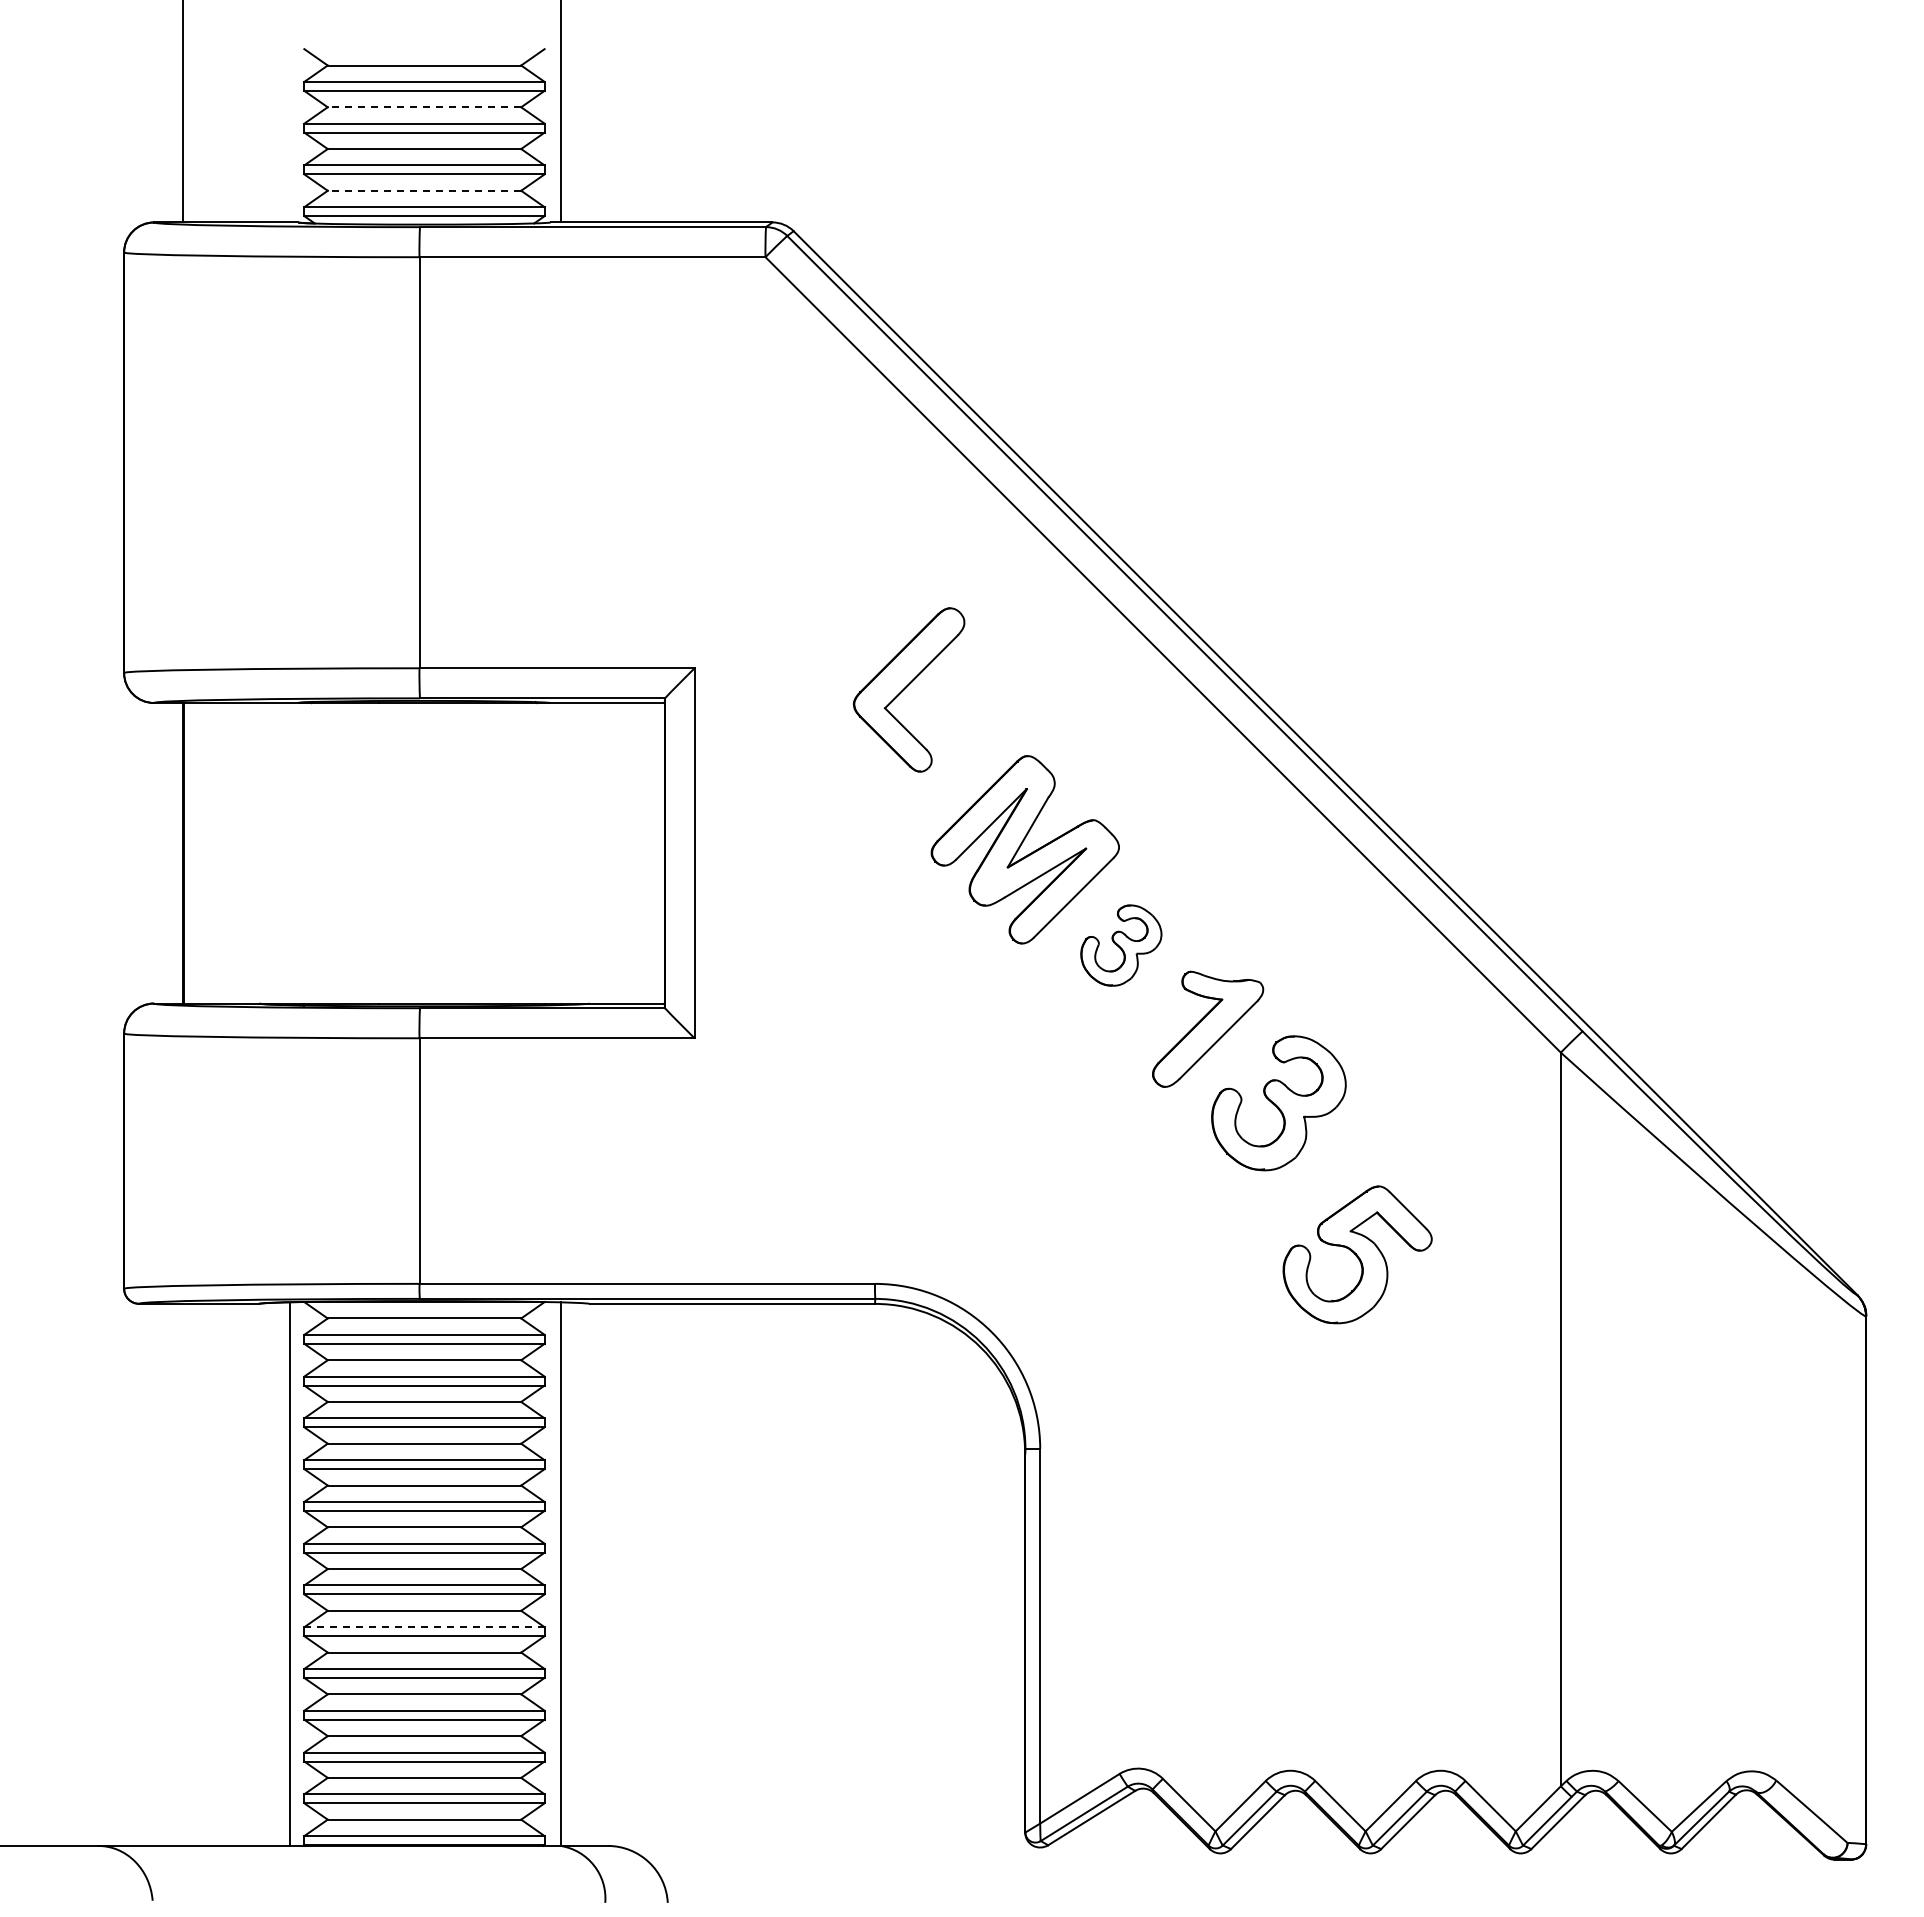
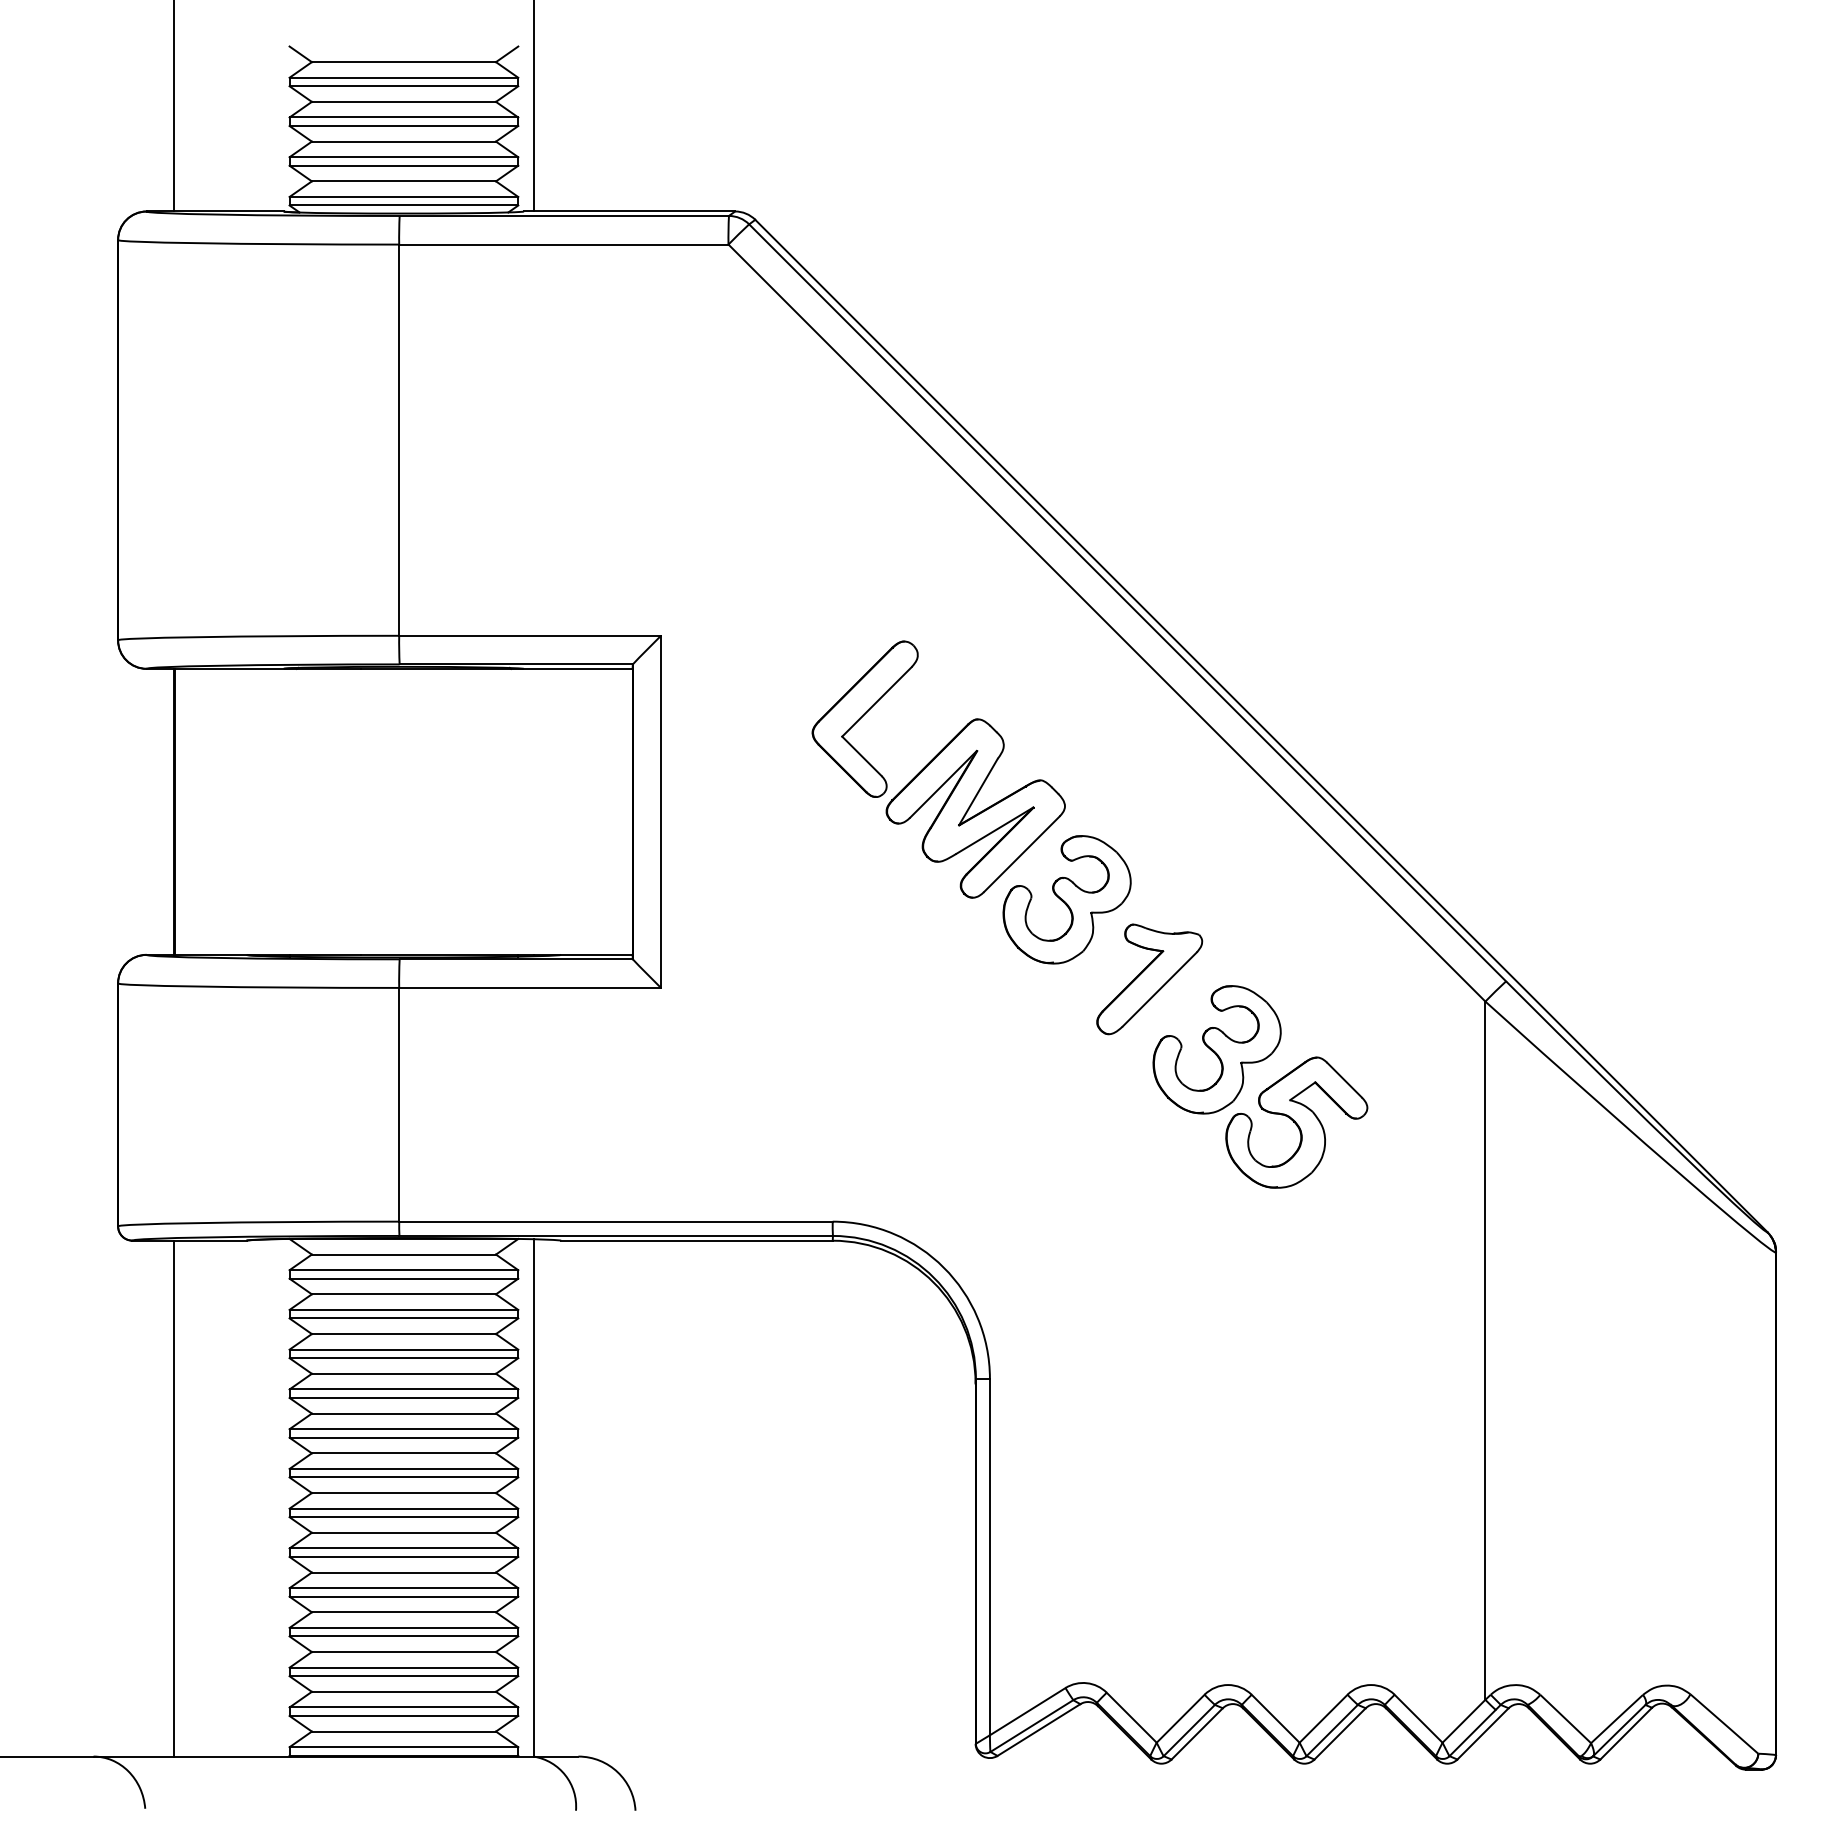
line: (424, 107) -> (403, 102), dashed -> solid
line: (424, 190) -> (403, 181), dashed -> solid
part: (908, 689) -> (864, 718), moved
part: (1121, 945) -> (1067, 899), size x1.67
part: (1357, 1254) -> (1296, 1122), moved
line: (289, 1574) -> (173, 1498), moved
line: (423, 1627) -> (403, 1548), dashed -> solid

